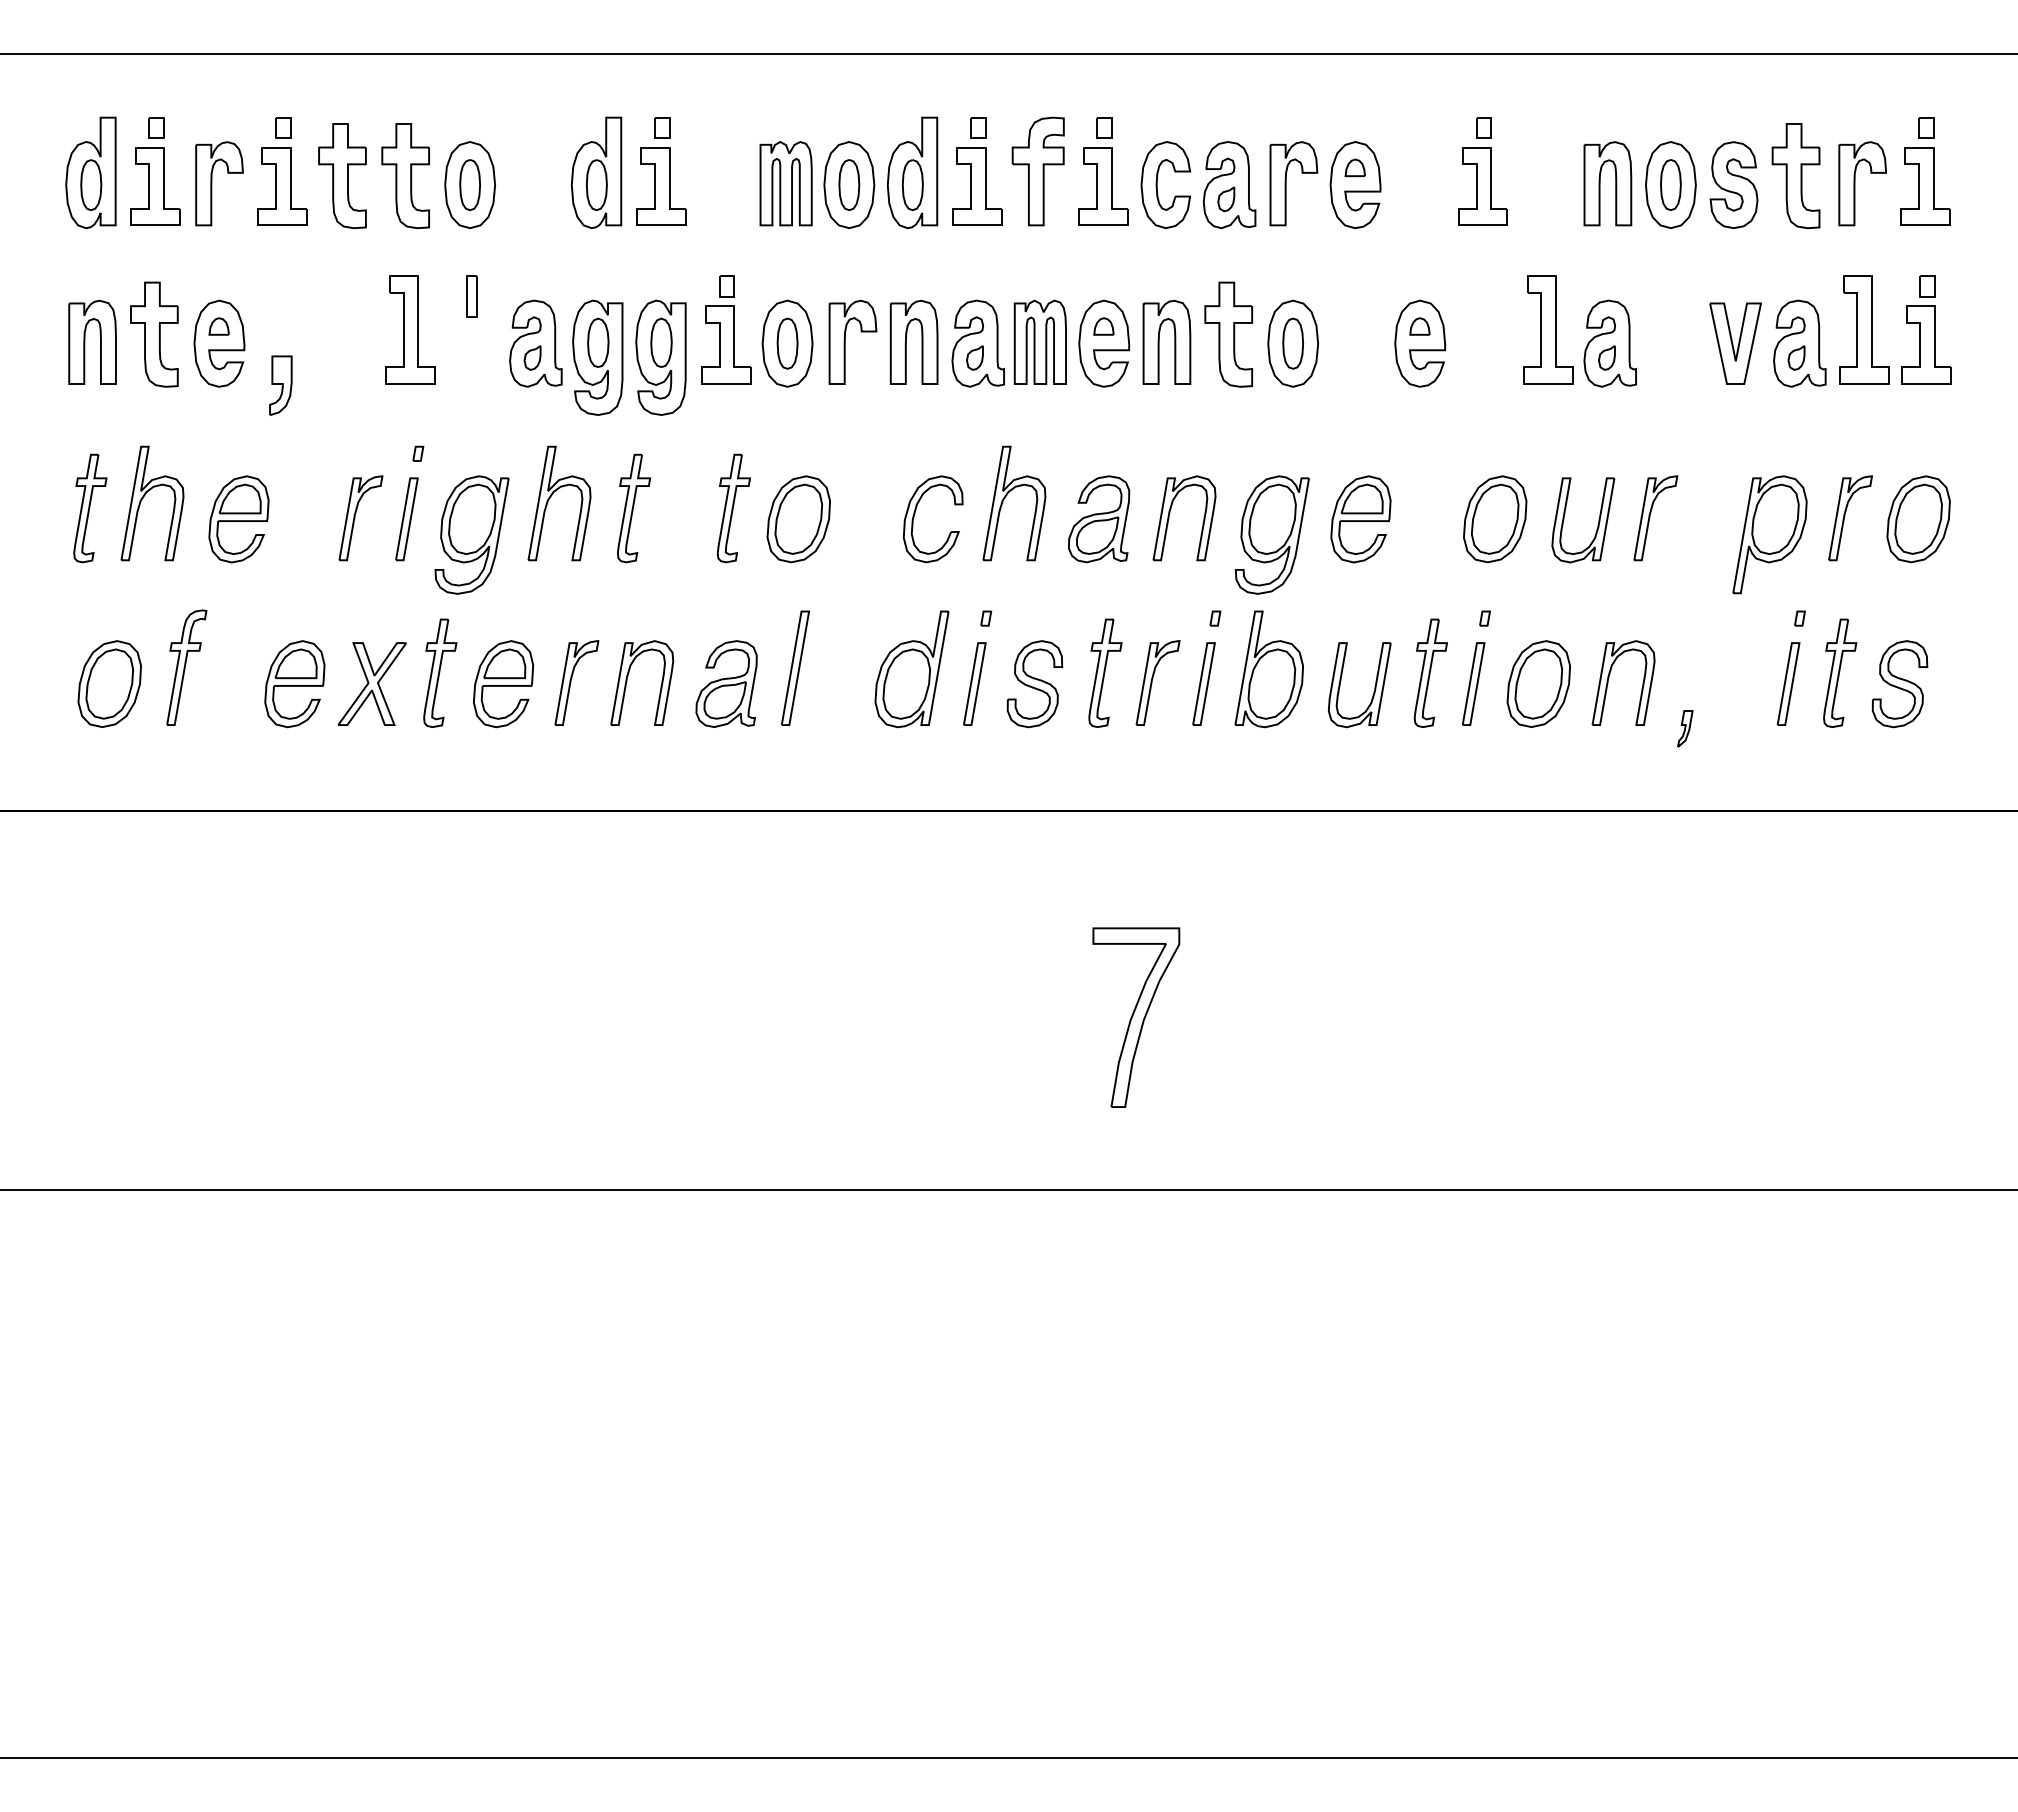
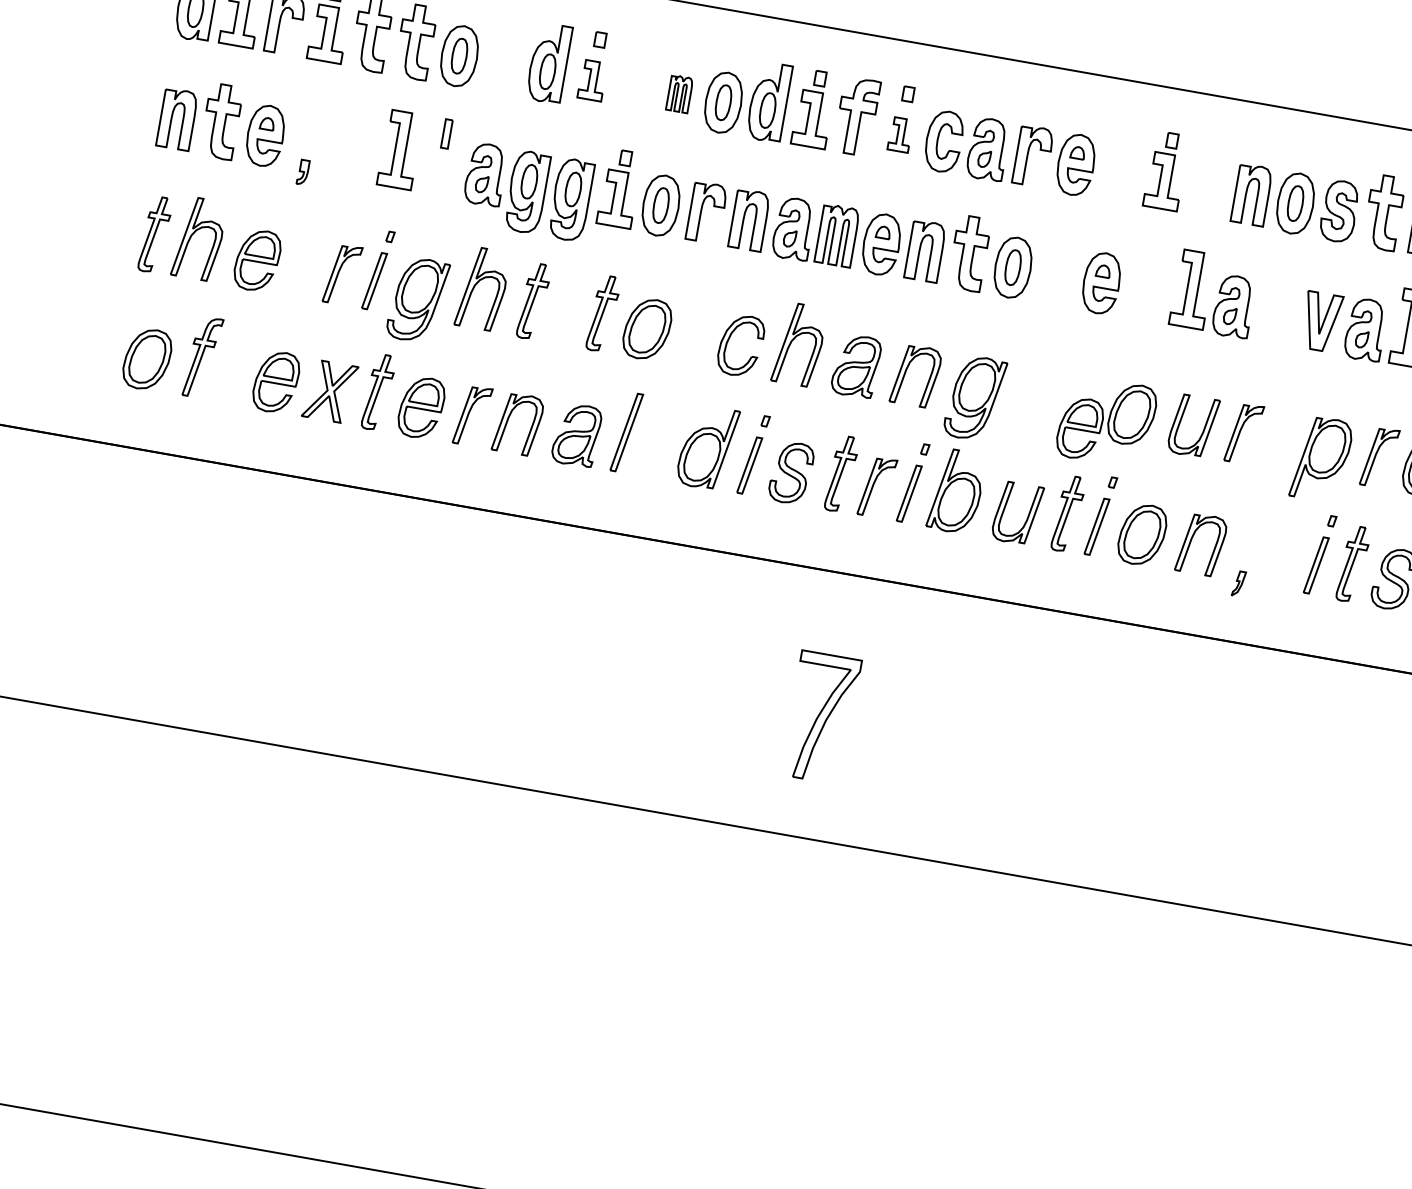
part: (785, 183) -> (679, 93), size x0.6
part: (661, 186) -> (592, 80), size x0.7
part: (1103, 186) -> (900, 134), size x0.6
part: (280, 385) -> (302, 172), size x0.6
part: (1360, 519) -> (1079, 428), moved

